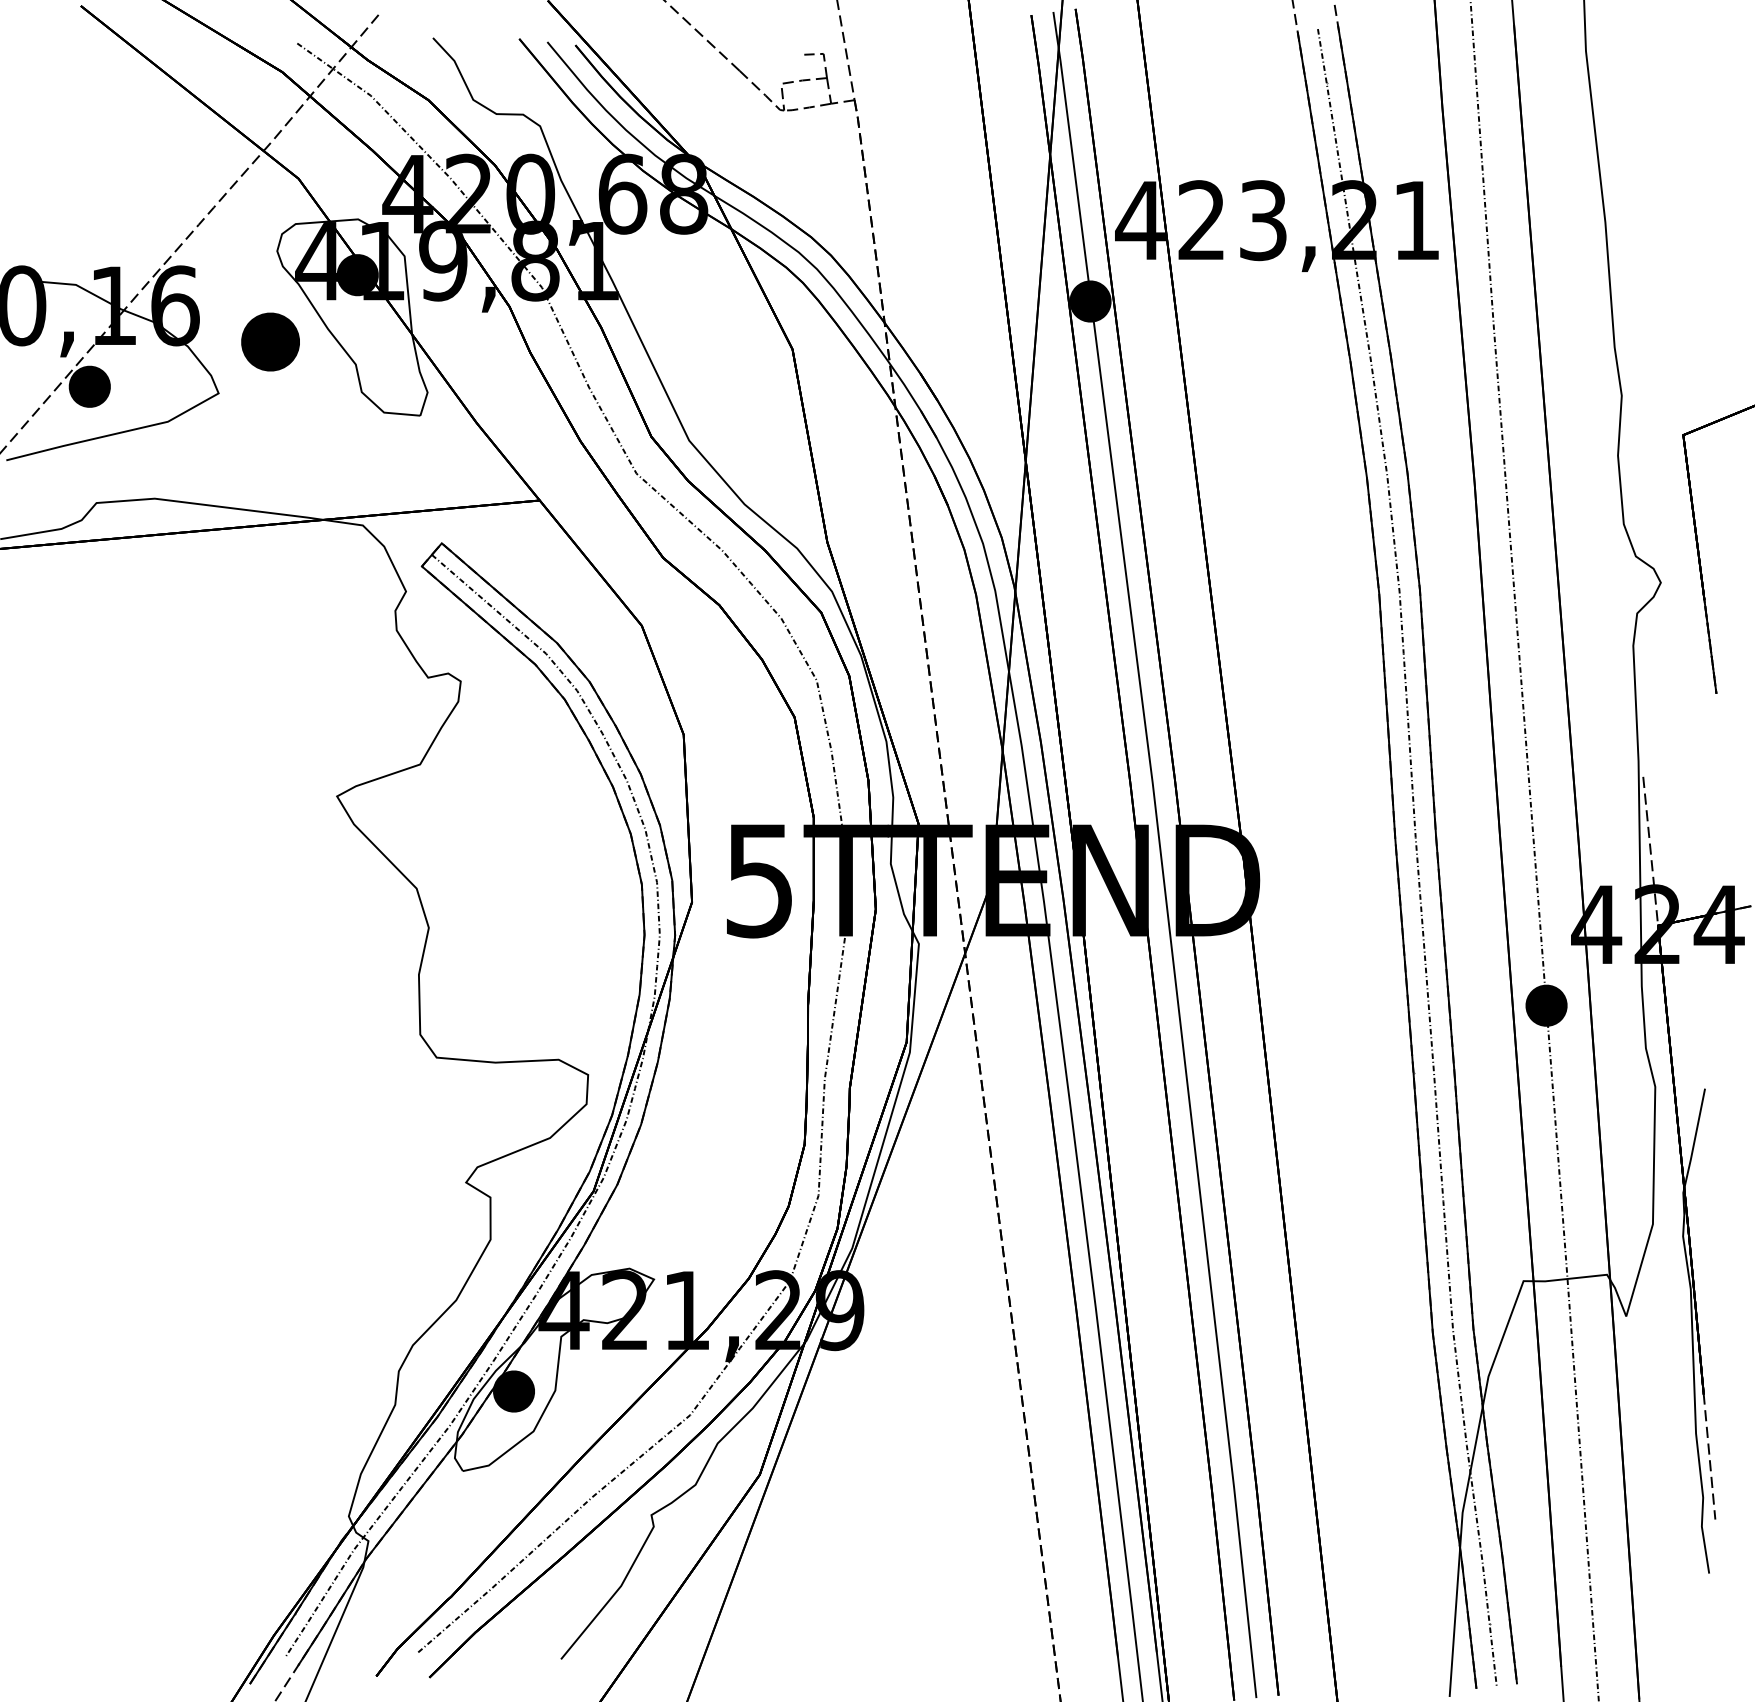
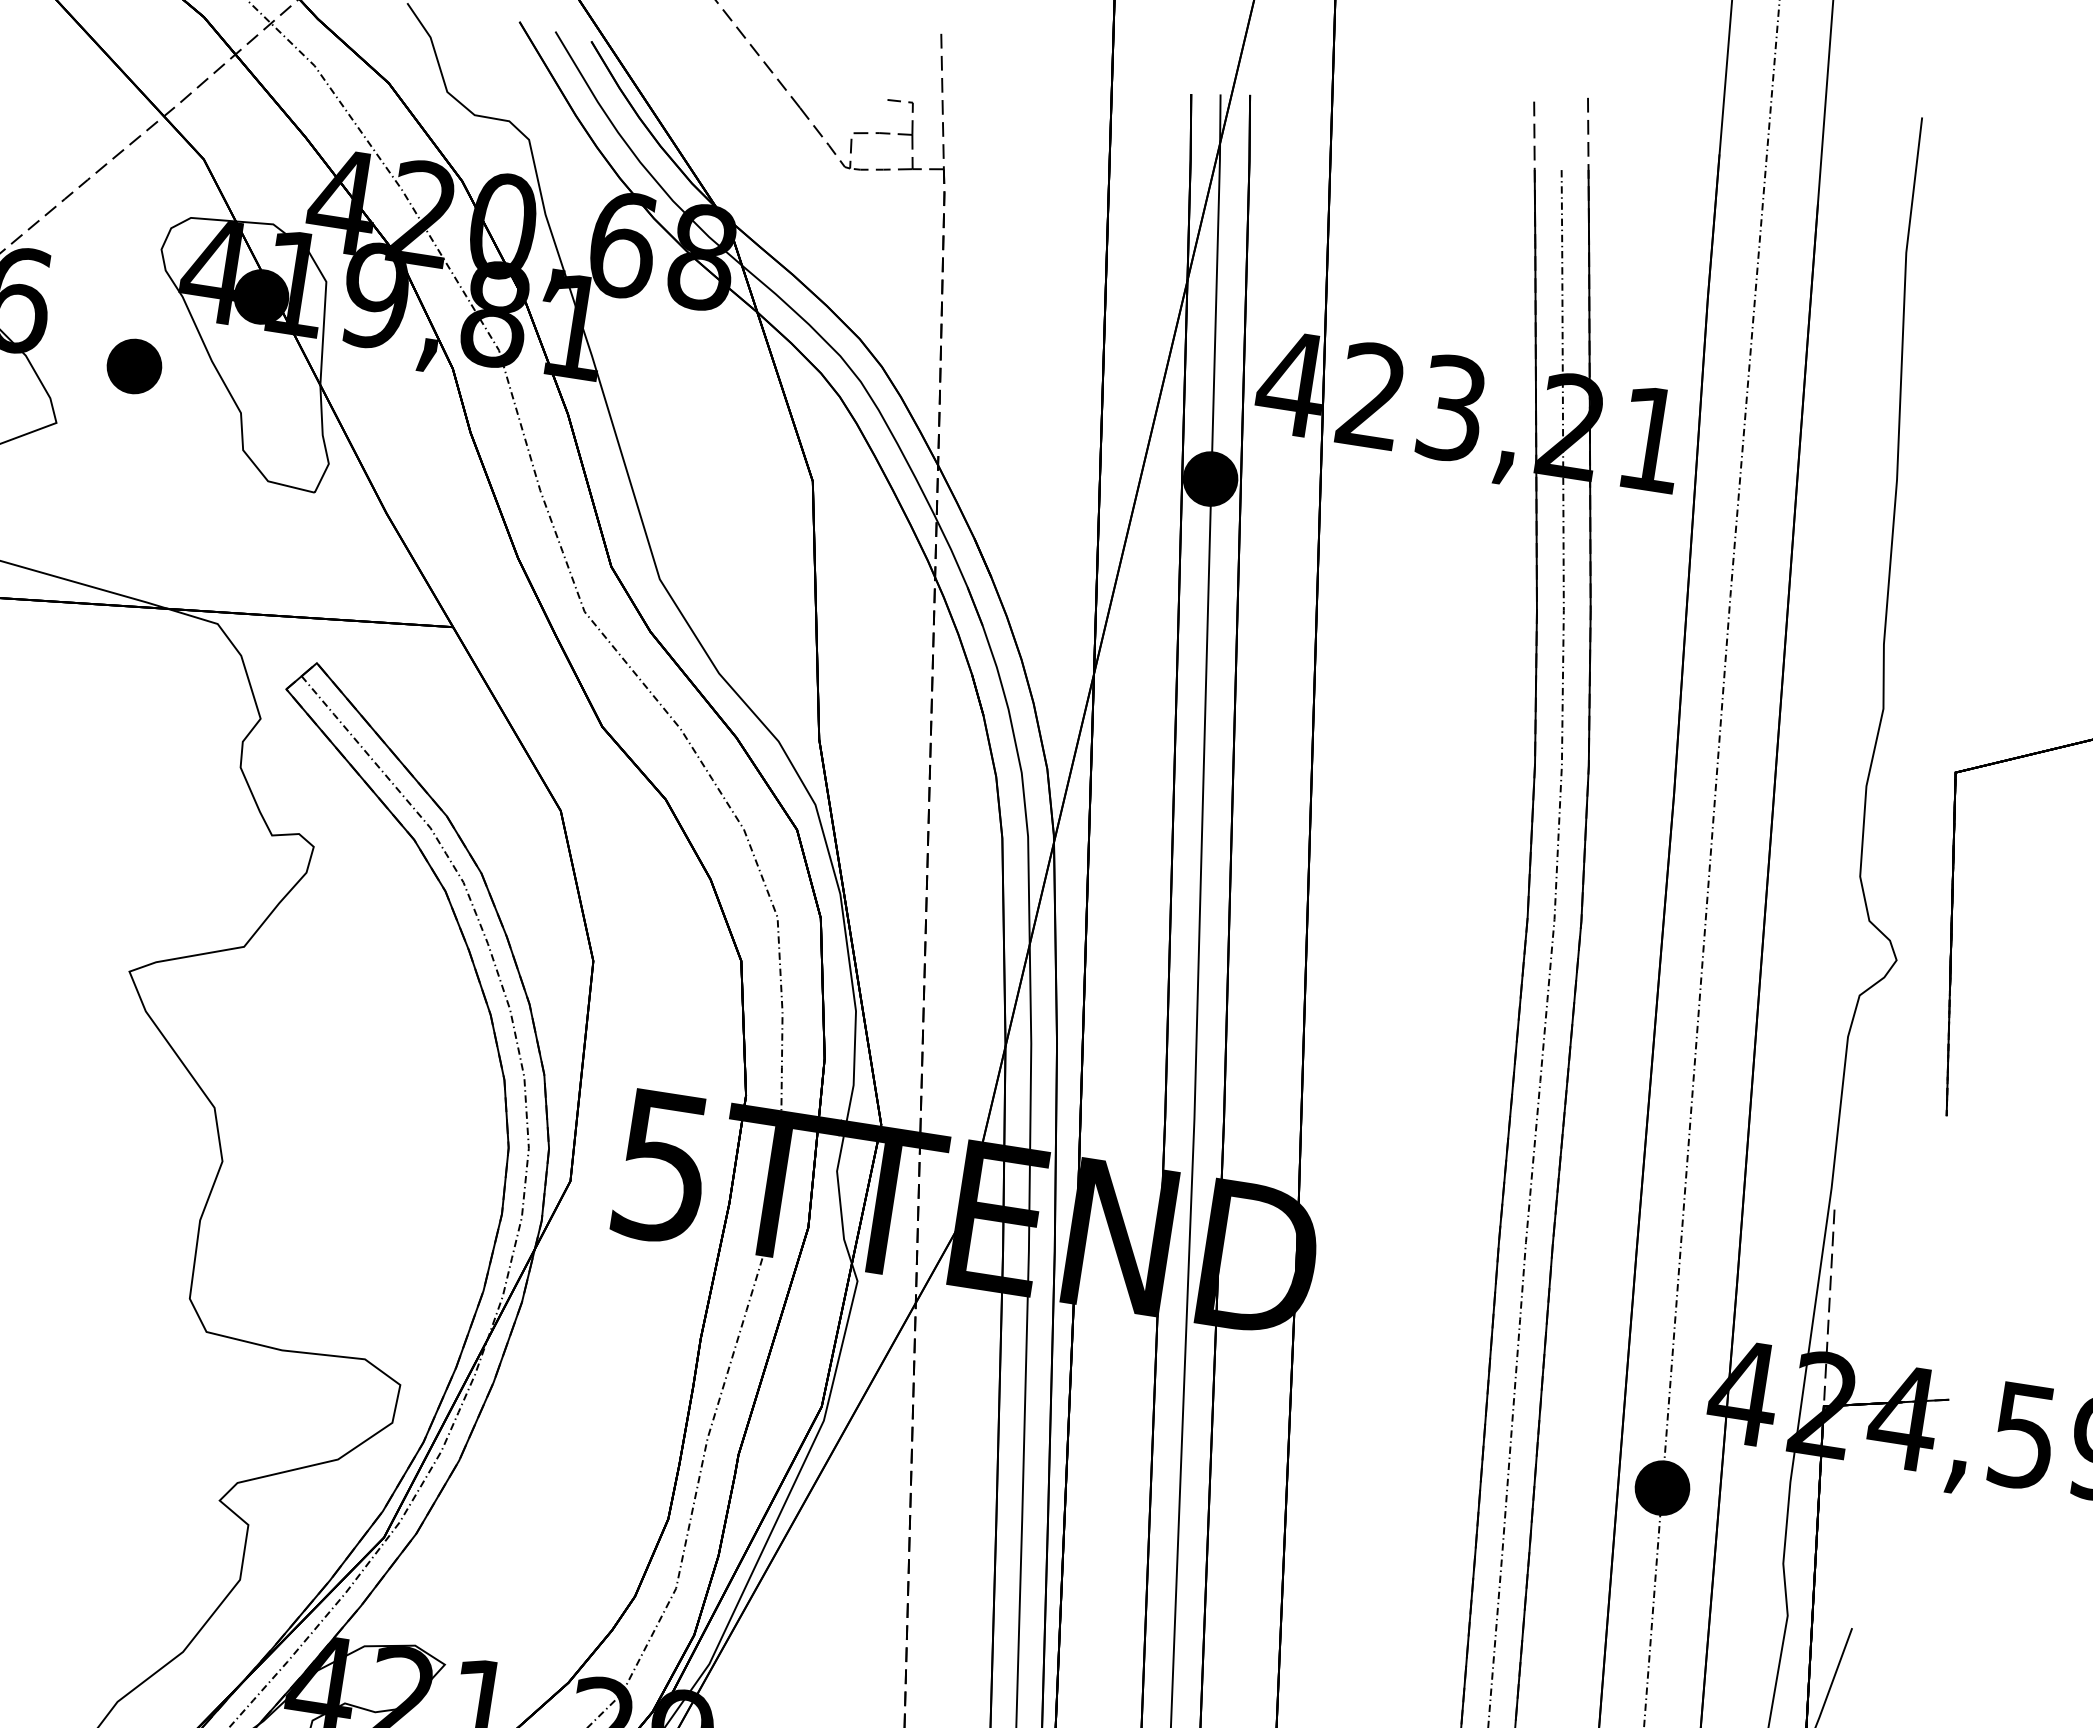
part: (270, 341) -> (134, 365), size x0.71

